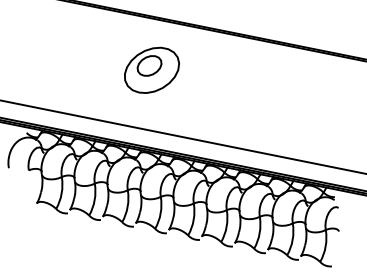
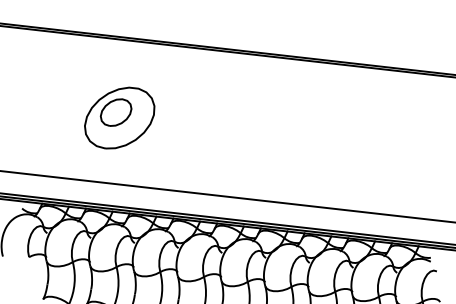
part: (152, 69) -> (120, 116), moved

